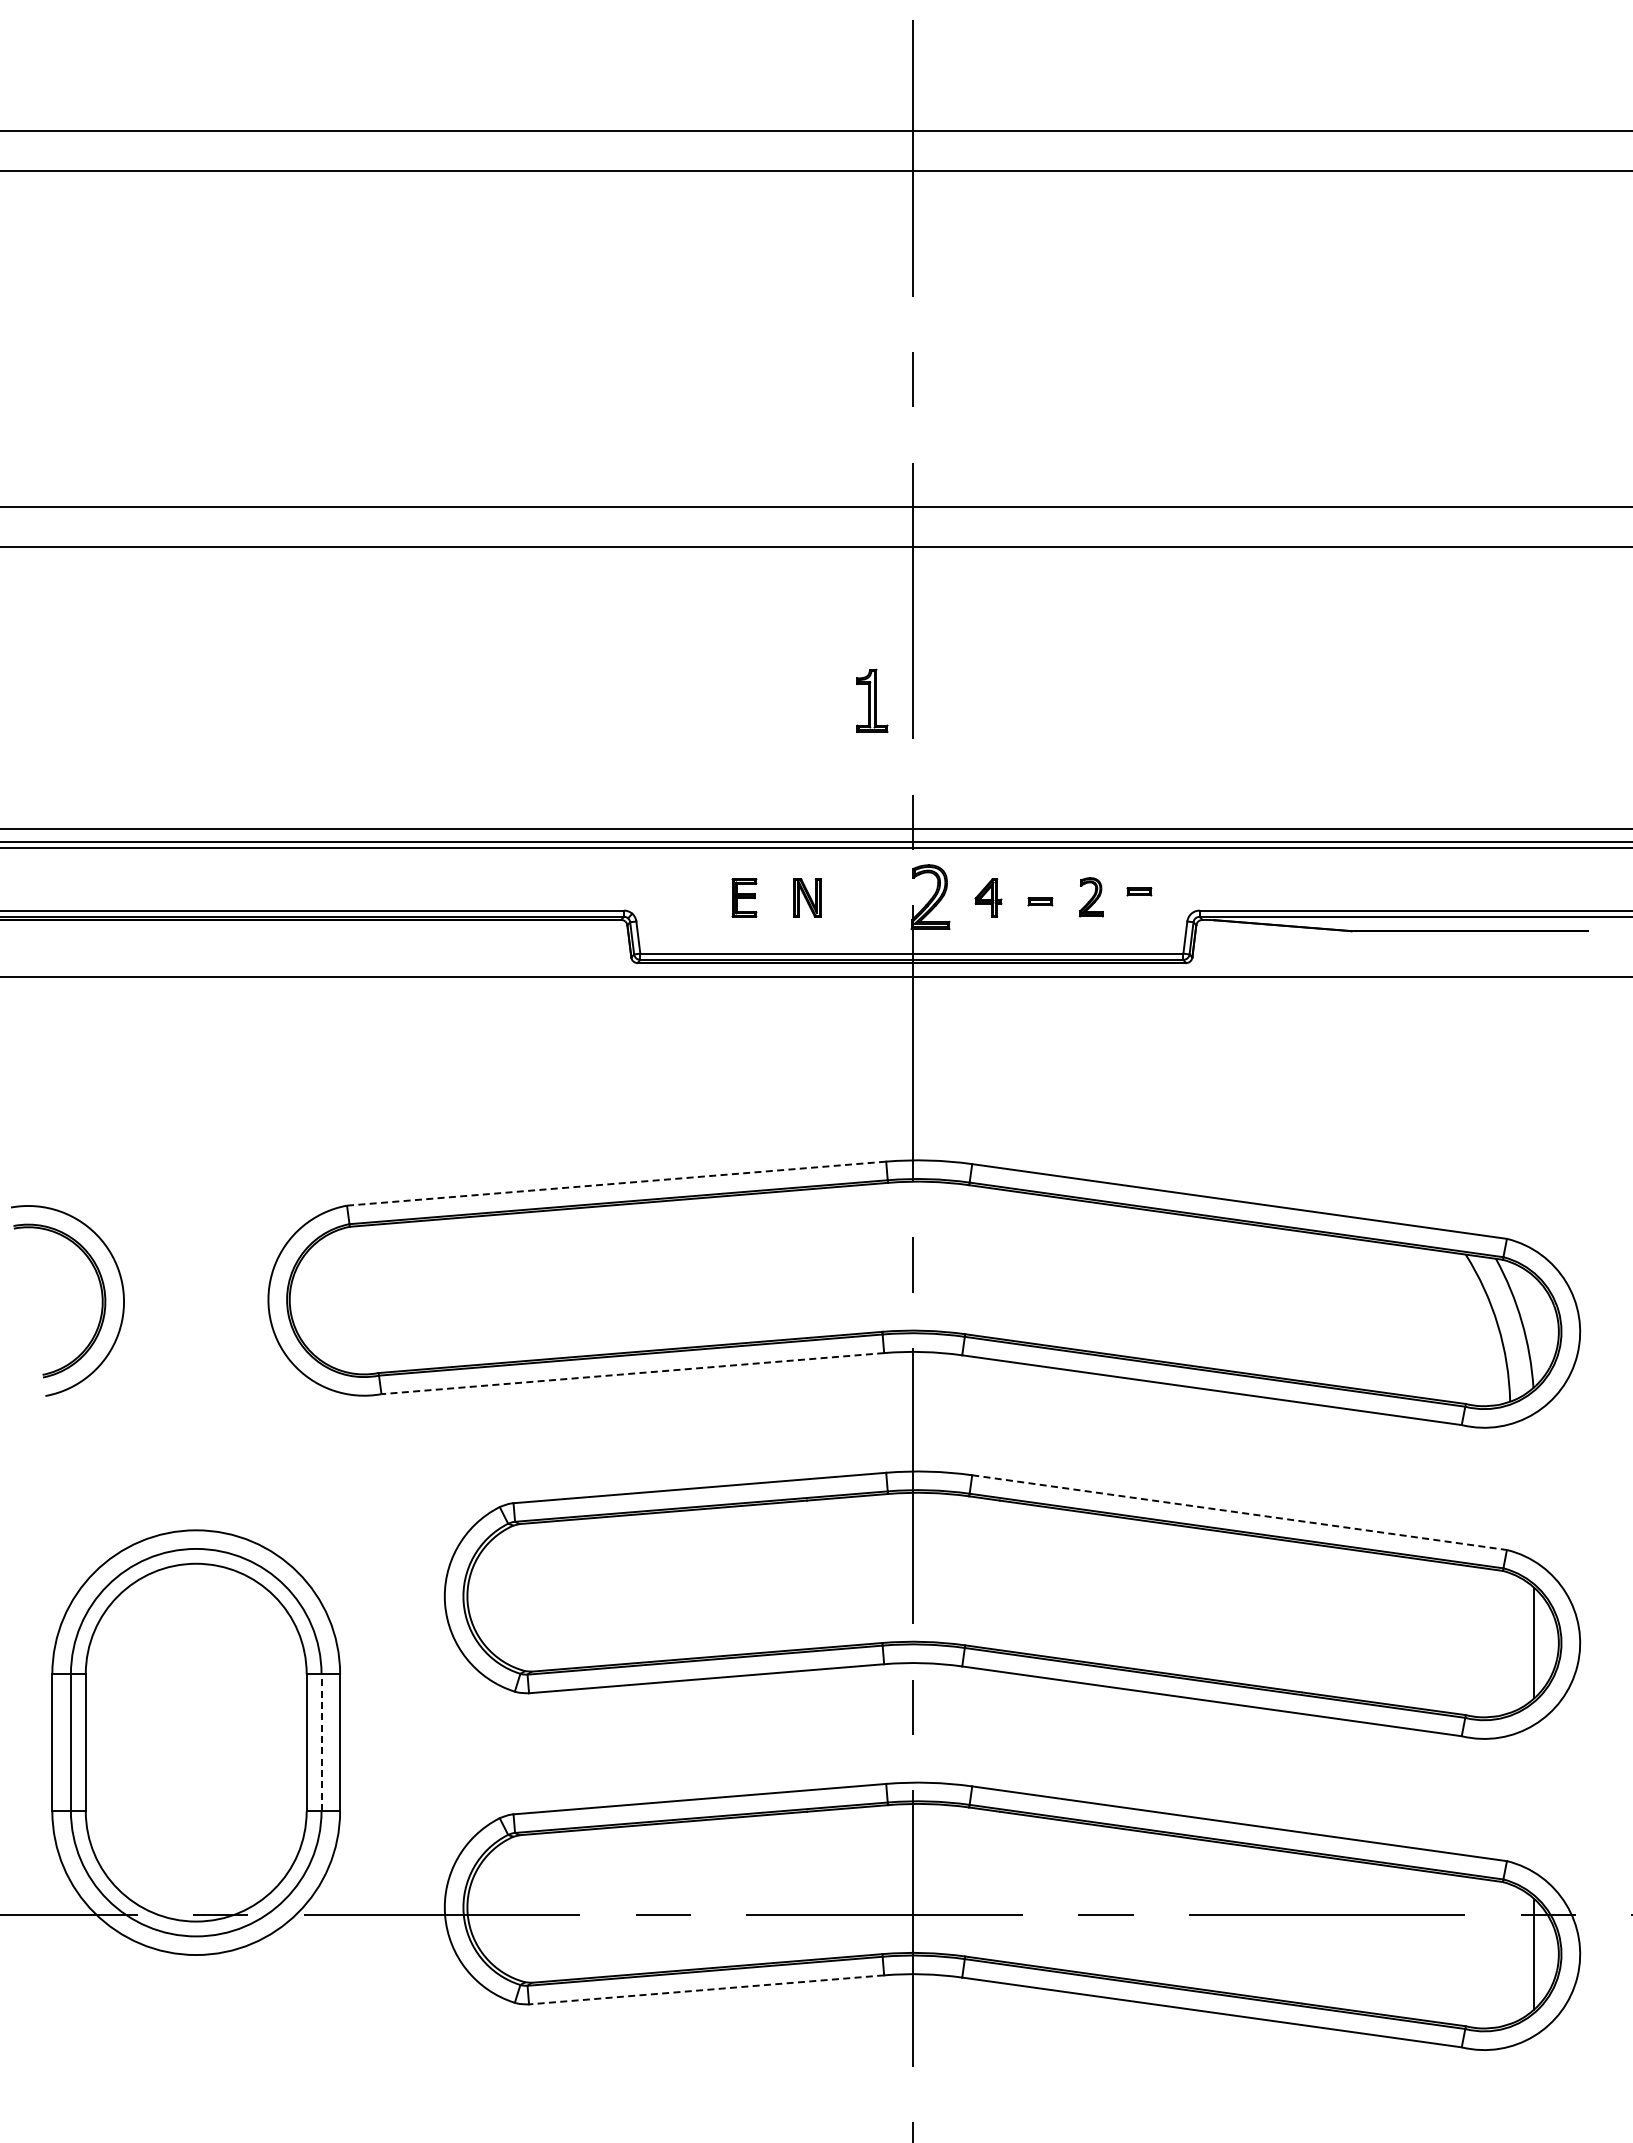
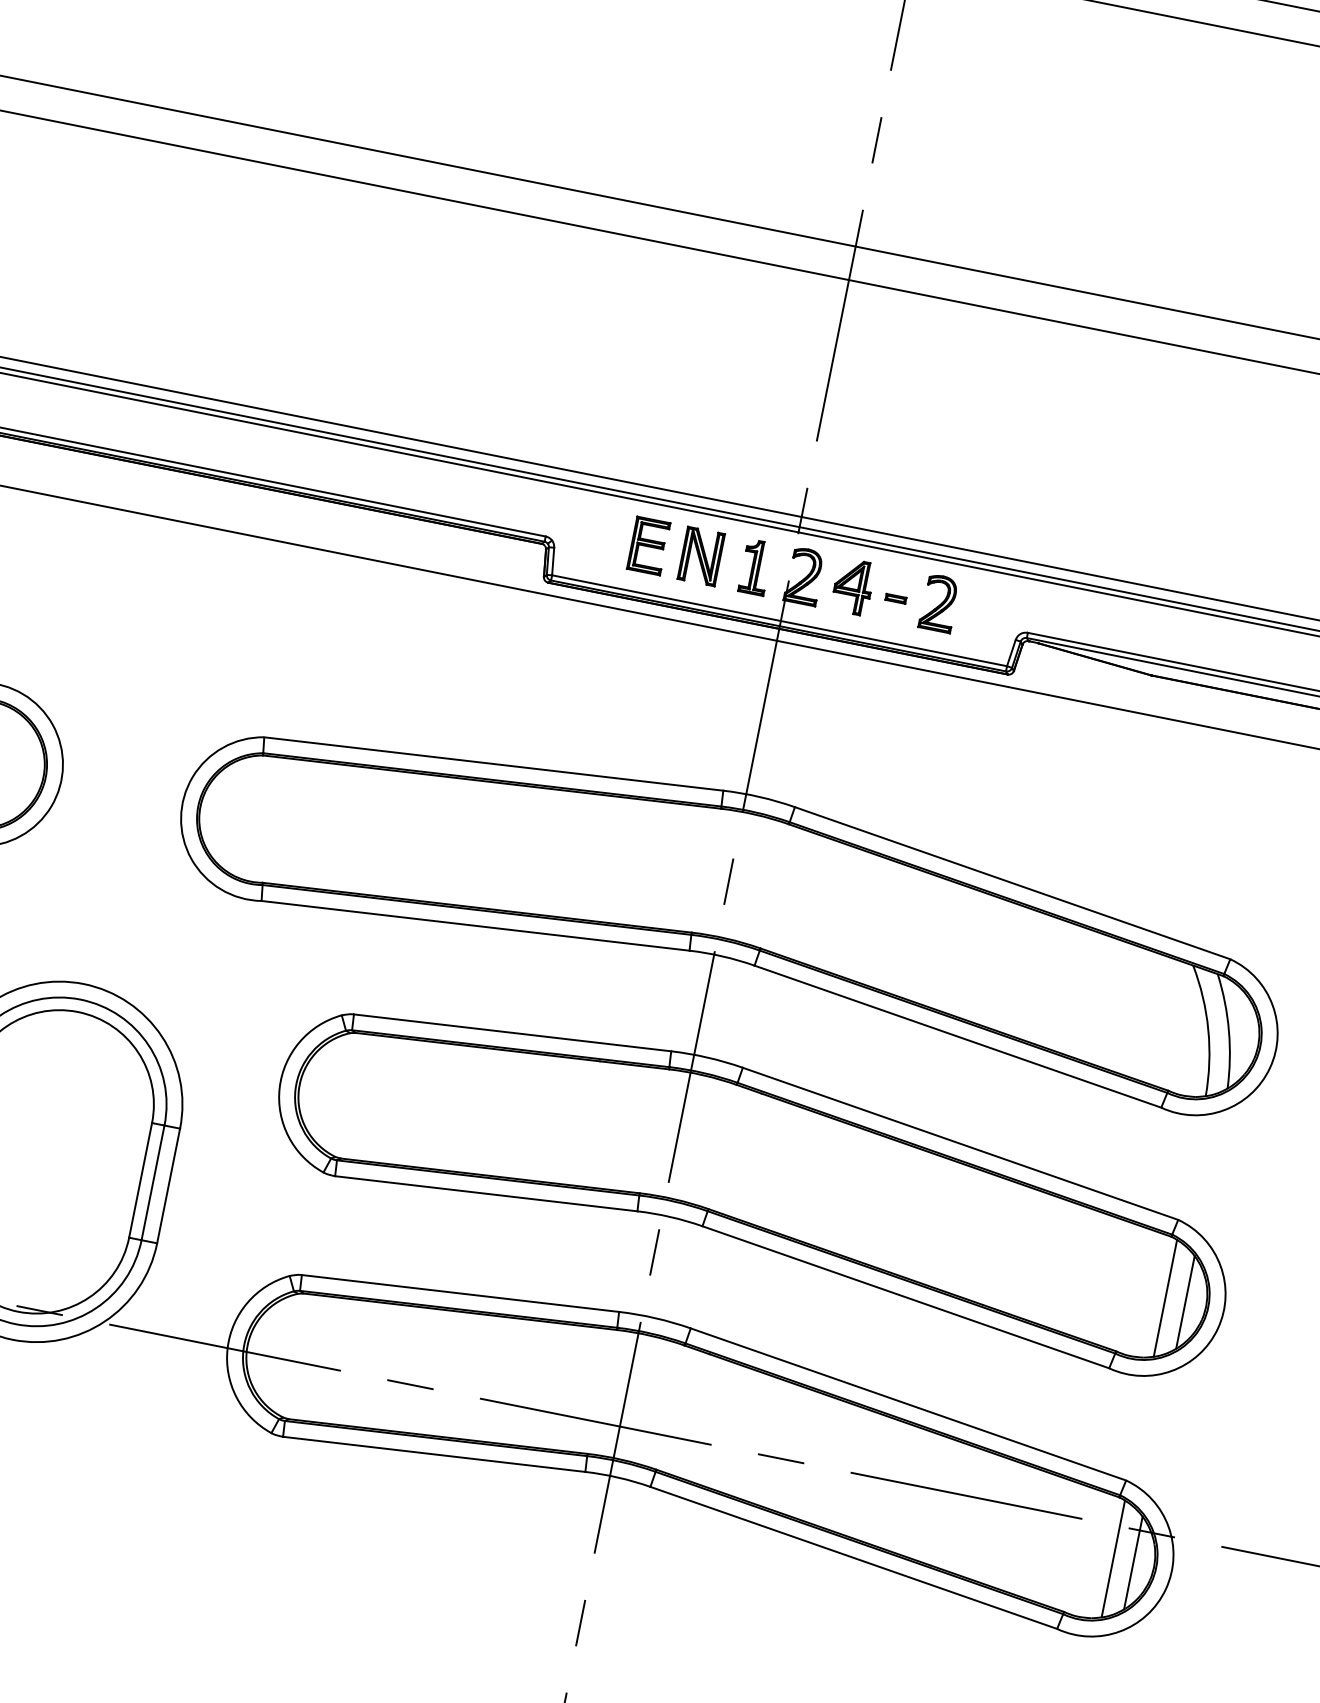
part: (872, 700) -> (756, 567), moved
part: (1139, 891) -> (980, 606), removed
part: (744, 897) -> (648, 545), size x1.67
part: (807, 897) -> (701, 556), size x1.67
part: (988, 897) -> (853, 586), size x1.67
part: (1091, 897) -> (939, 603), size x1.67
line: (617, 1183) -> (494, 764), dashed -> solid
line: (632, 1373) -> (475, 925), dashed -> solid
line: (1239, 1512) -> (960, 1143), dashed -> solid
line: (1510, 1642) -> (1165, 1297), added
line: (321, 1742) -> (153, 1182), dashed -> solid
line: (1510, 1953) -> (1113, 1558), added
line: (706, 1989) -> (434, 1454), dashed -> solid

